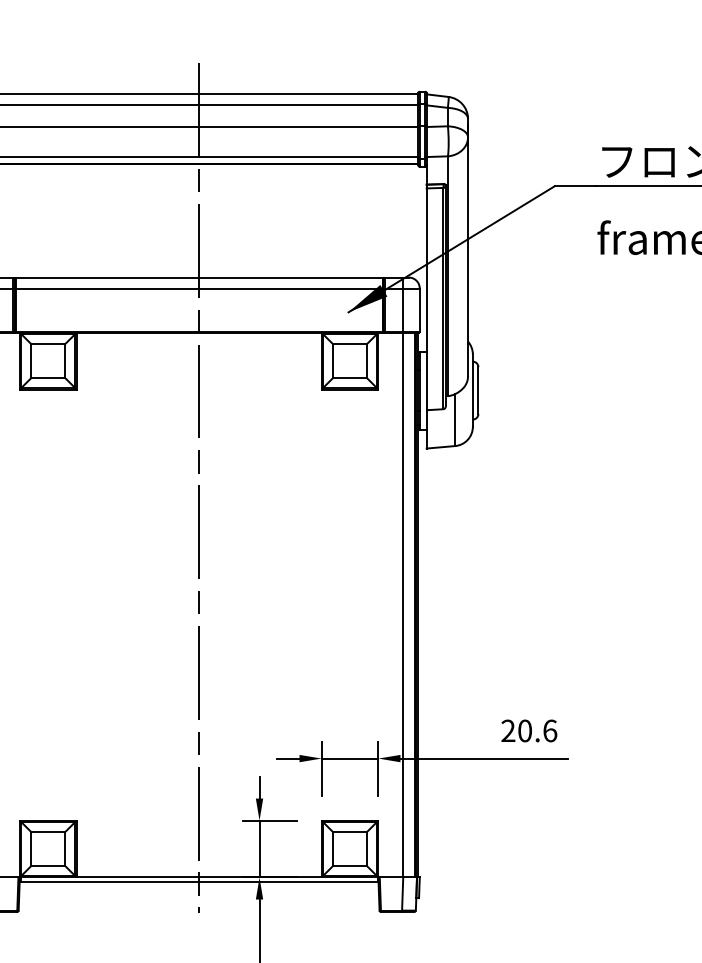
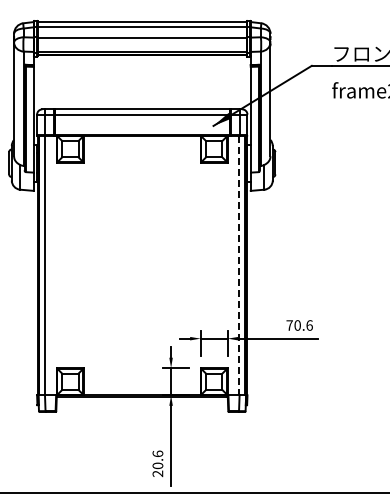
line: (199, 487) -> (142, 209), removed
line: (403, 605) -> (239, 265), solid -> dashed
text: (507, 730) -> (289, 325), 20.6 -> 70.6

